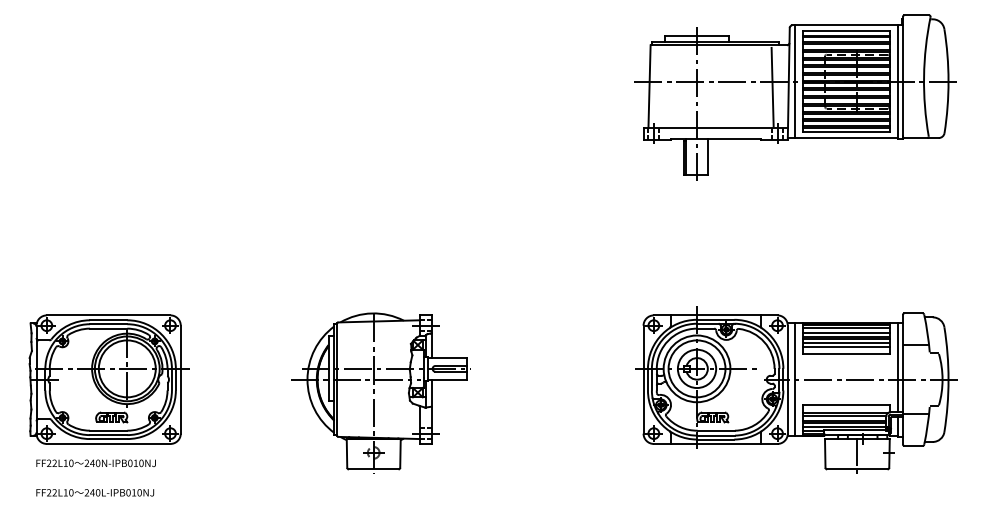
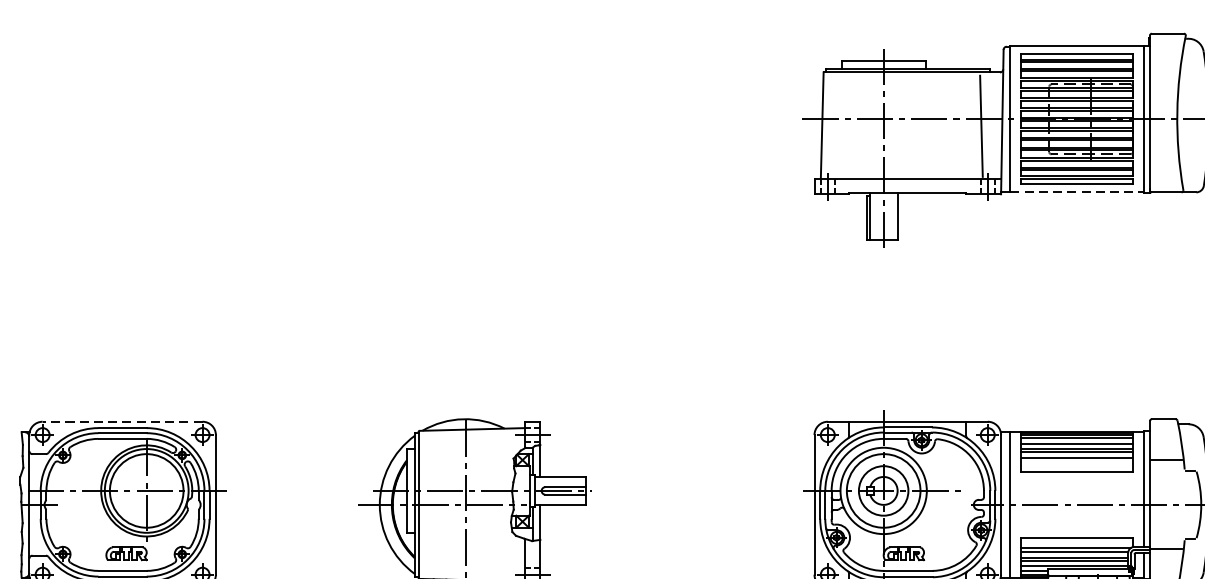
line: (846, 138) -> (1077, 192), solid -> dashed
line: (108, 315) -> (122, 421), solid -> dashed
line: (846, 346) -> (1077, 461), removed

